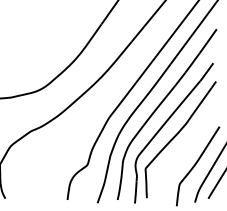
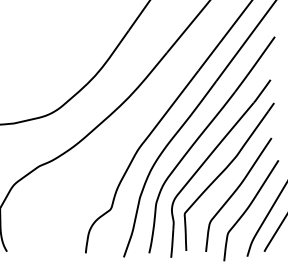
curve: (186, 151) -> (236, 191), added

